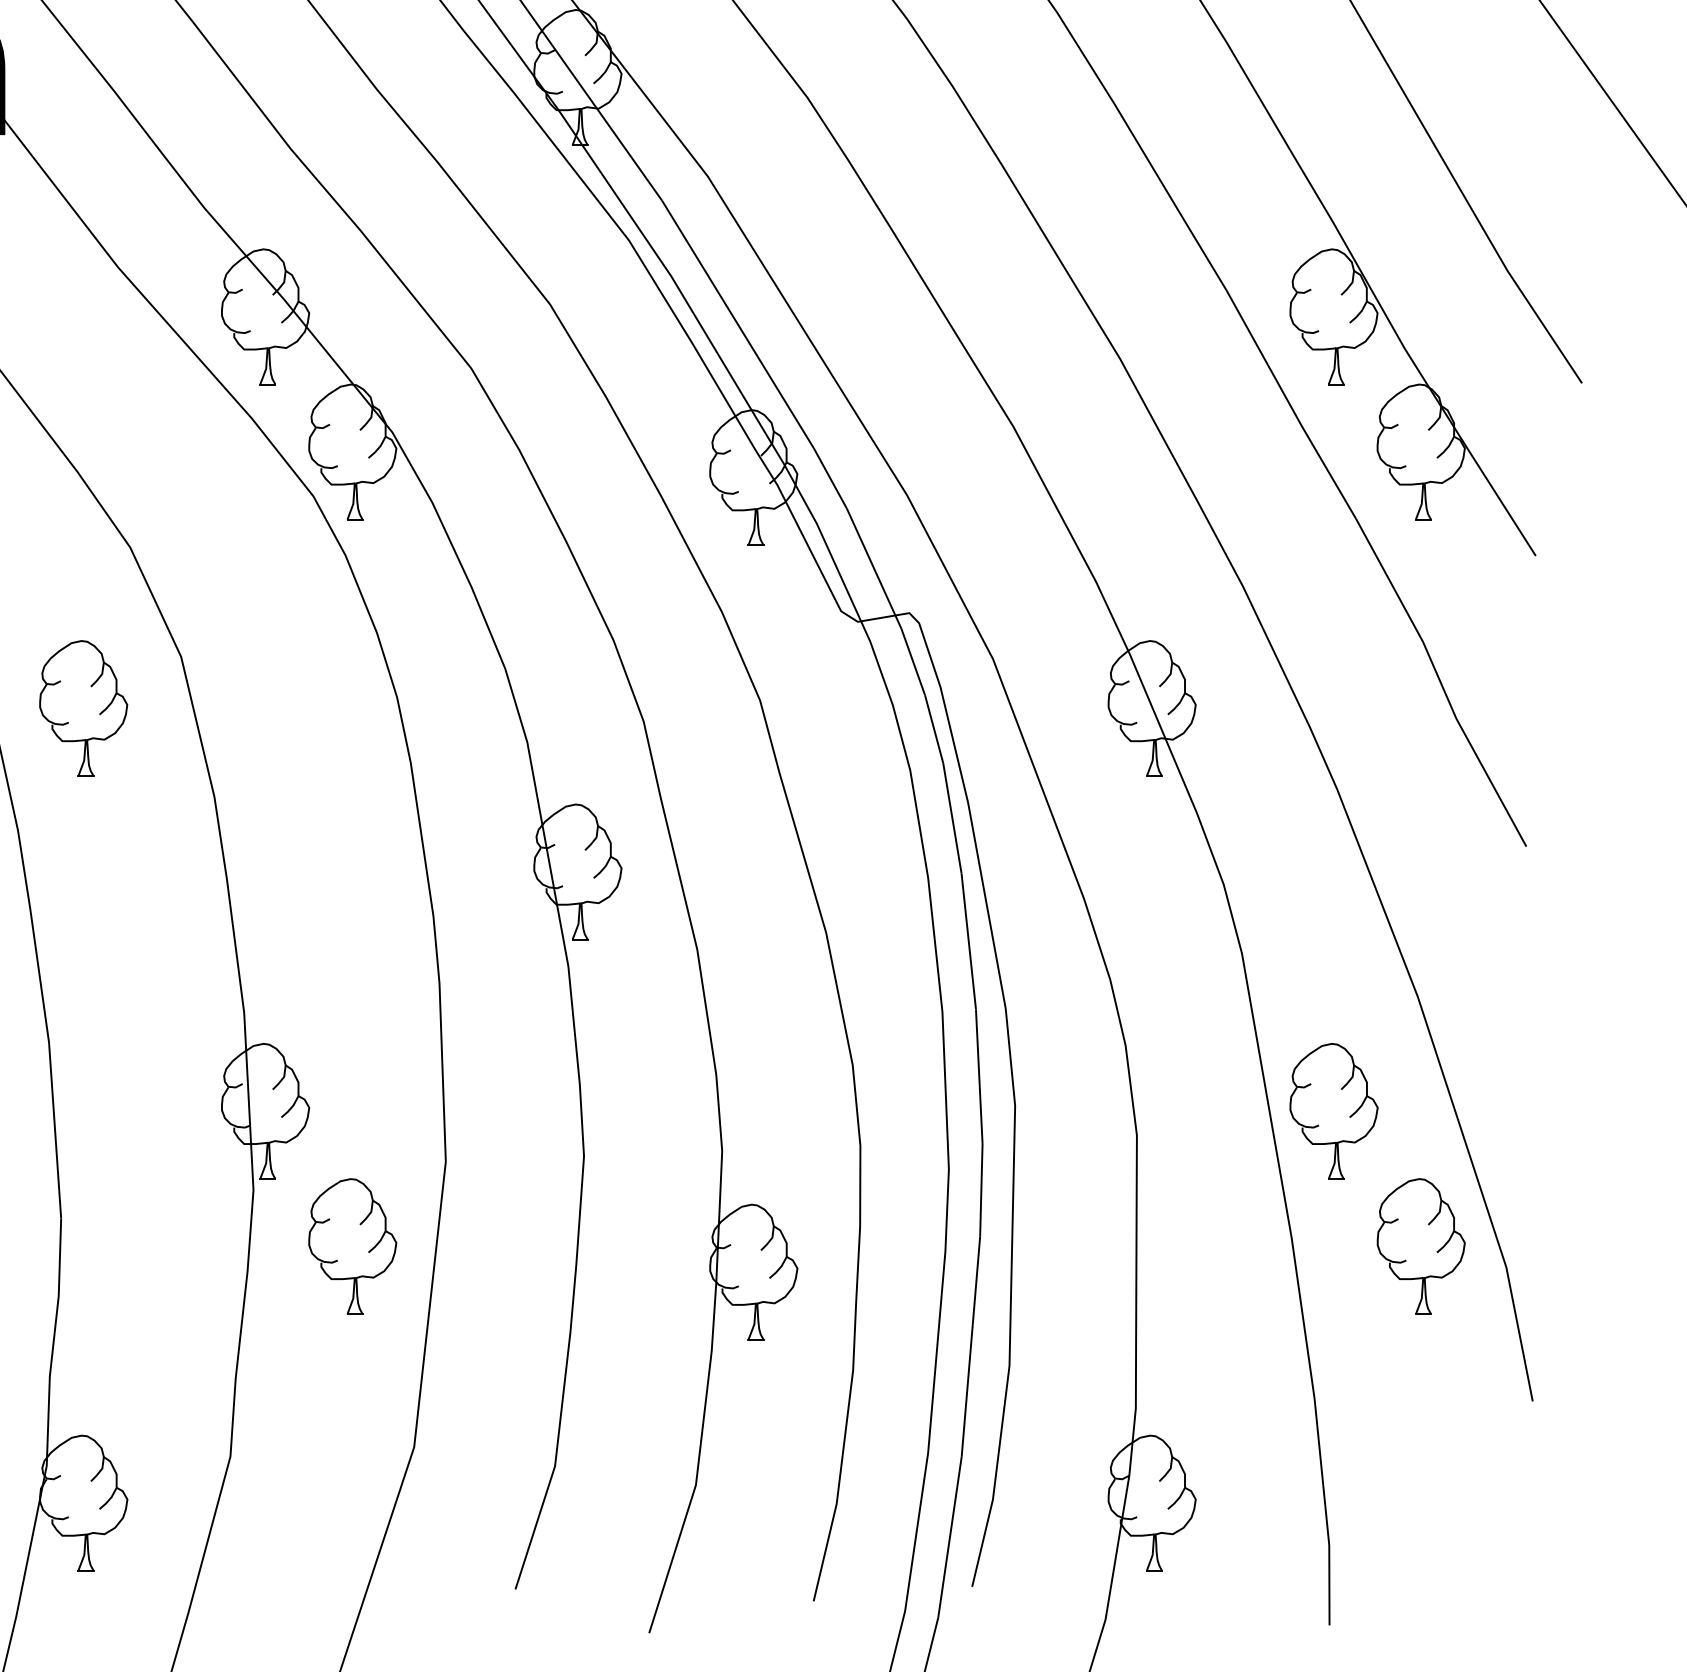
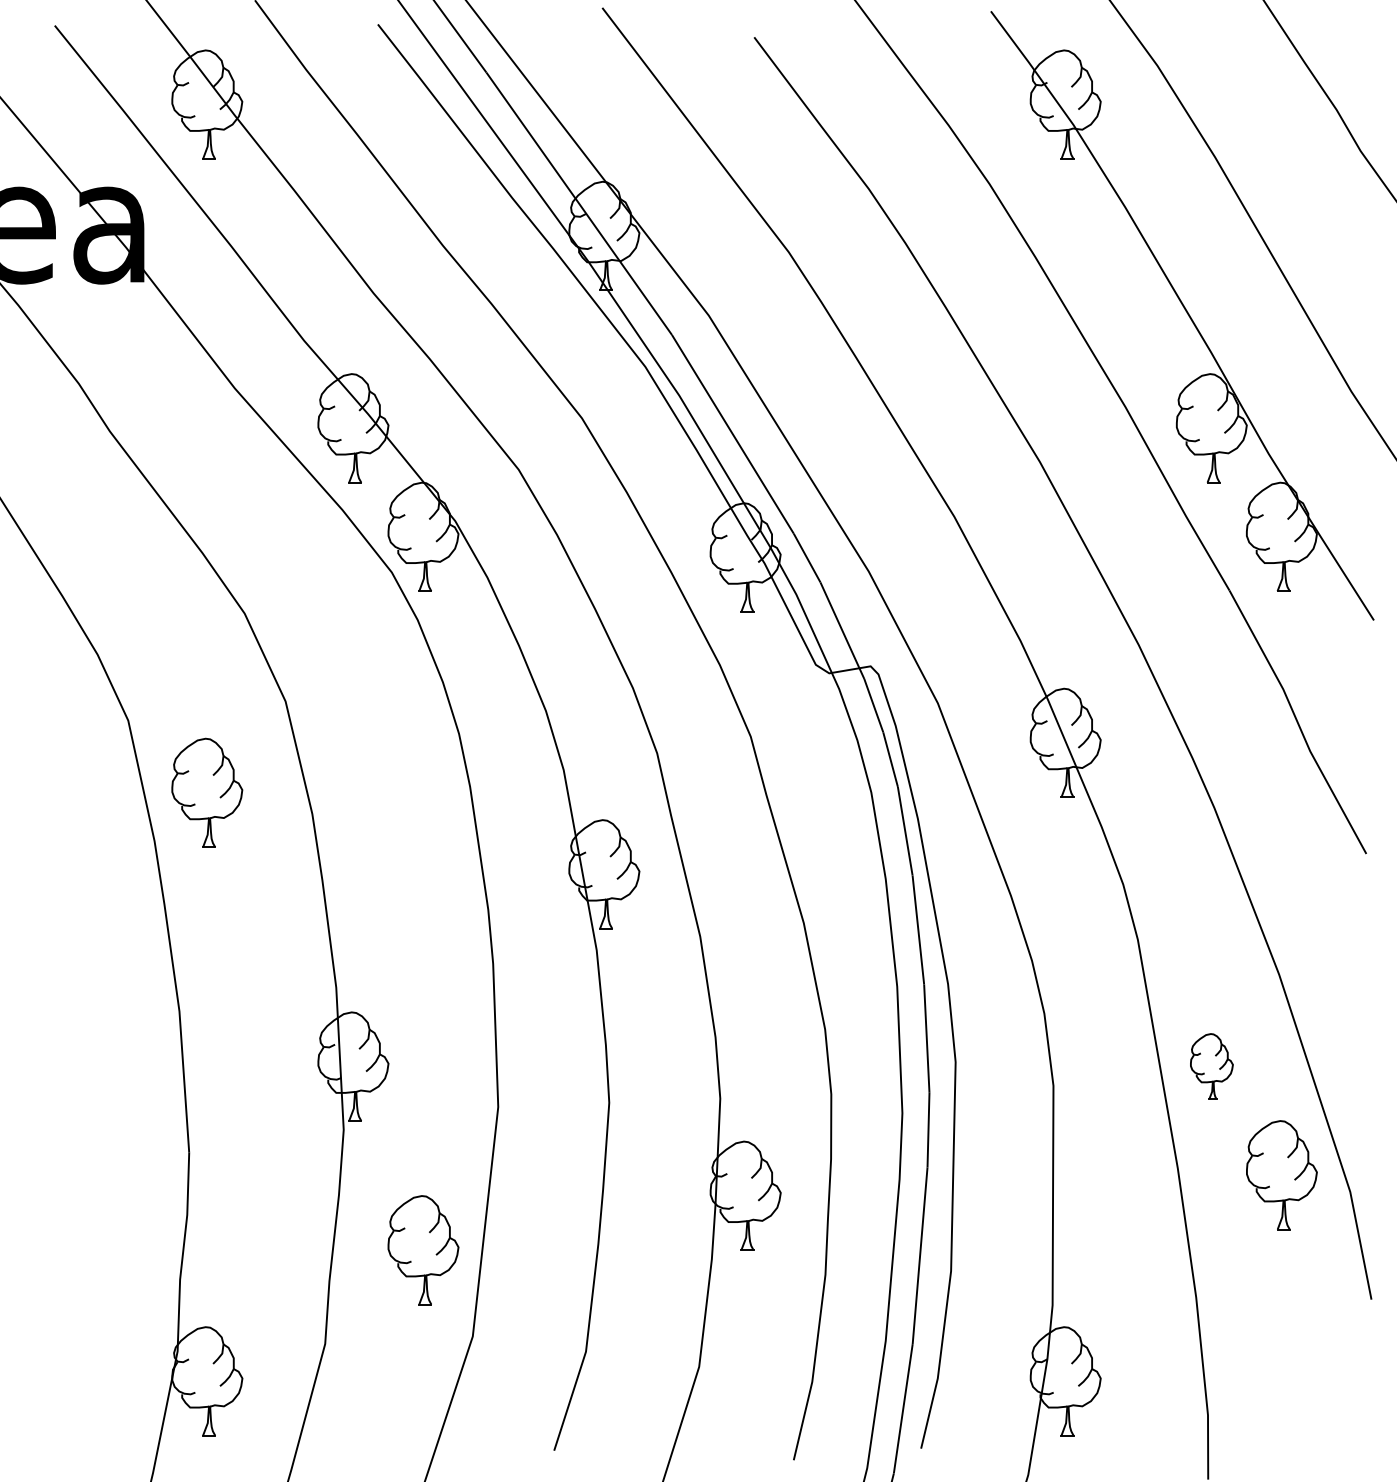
part: (83, 707) -> (207, 792), moved
part: (1333, 1111) -> (1211, 1066), size x0.6
part: (352, 1246) -> (423, 1250), moved

